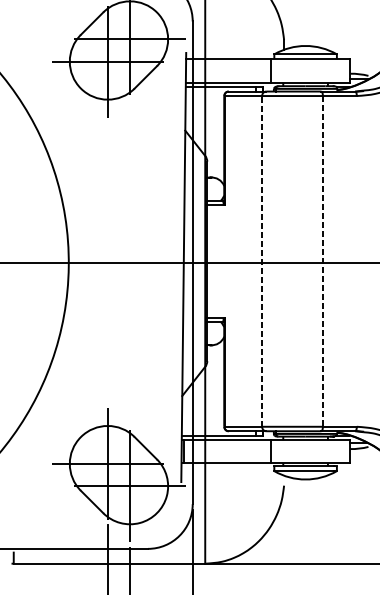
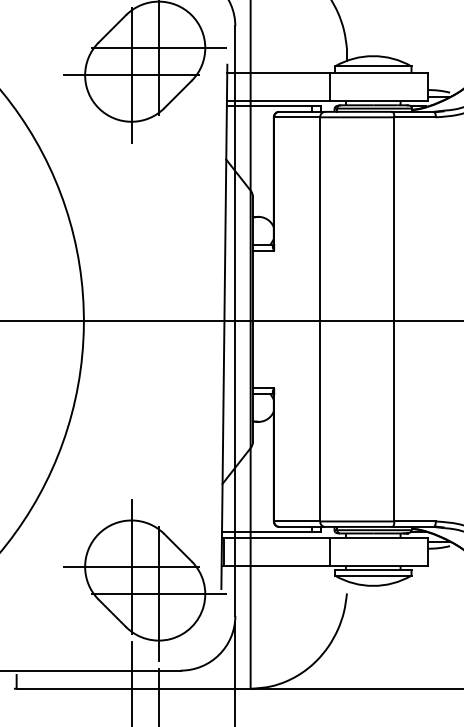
line: (262, 260) -> (320, 318), dashed -> solid
line: (322, 261) -> (394, 319), dashed -> solid

